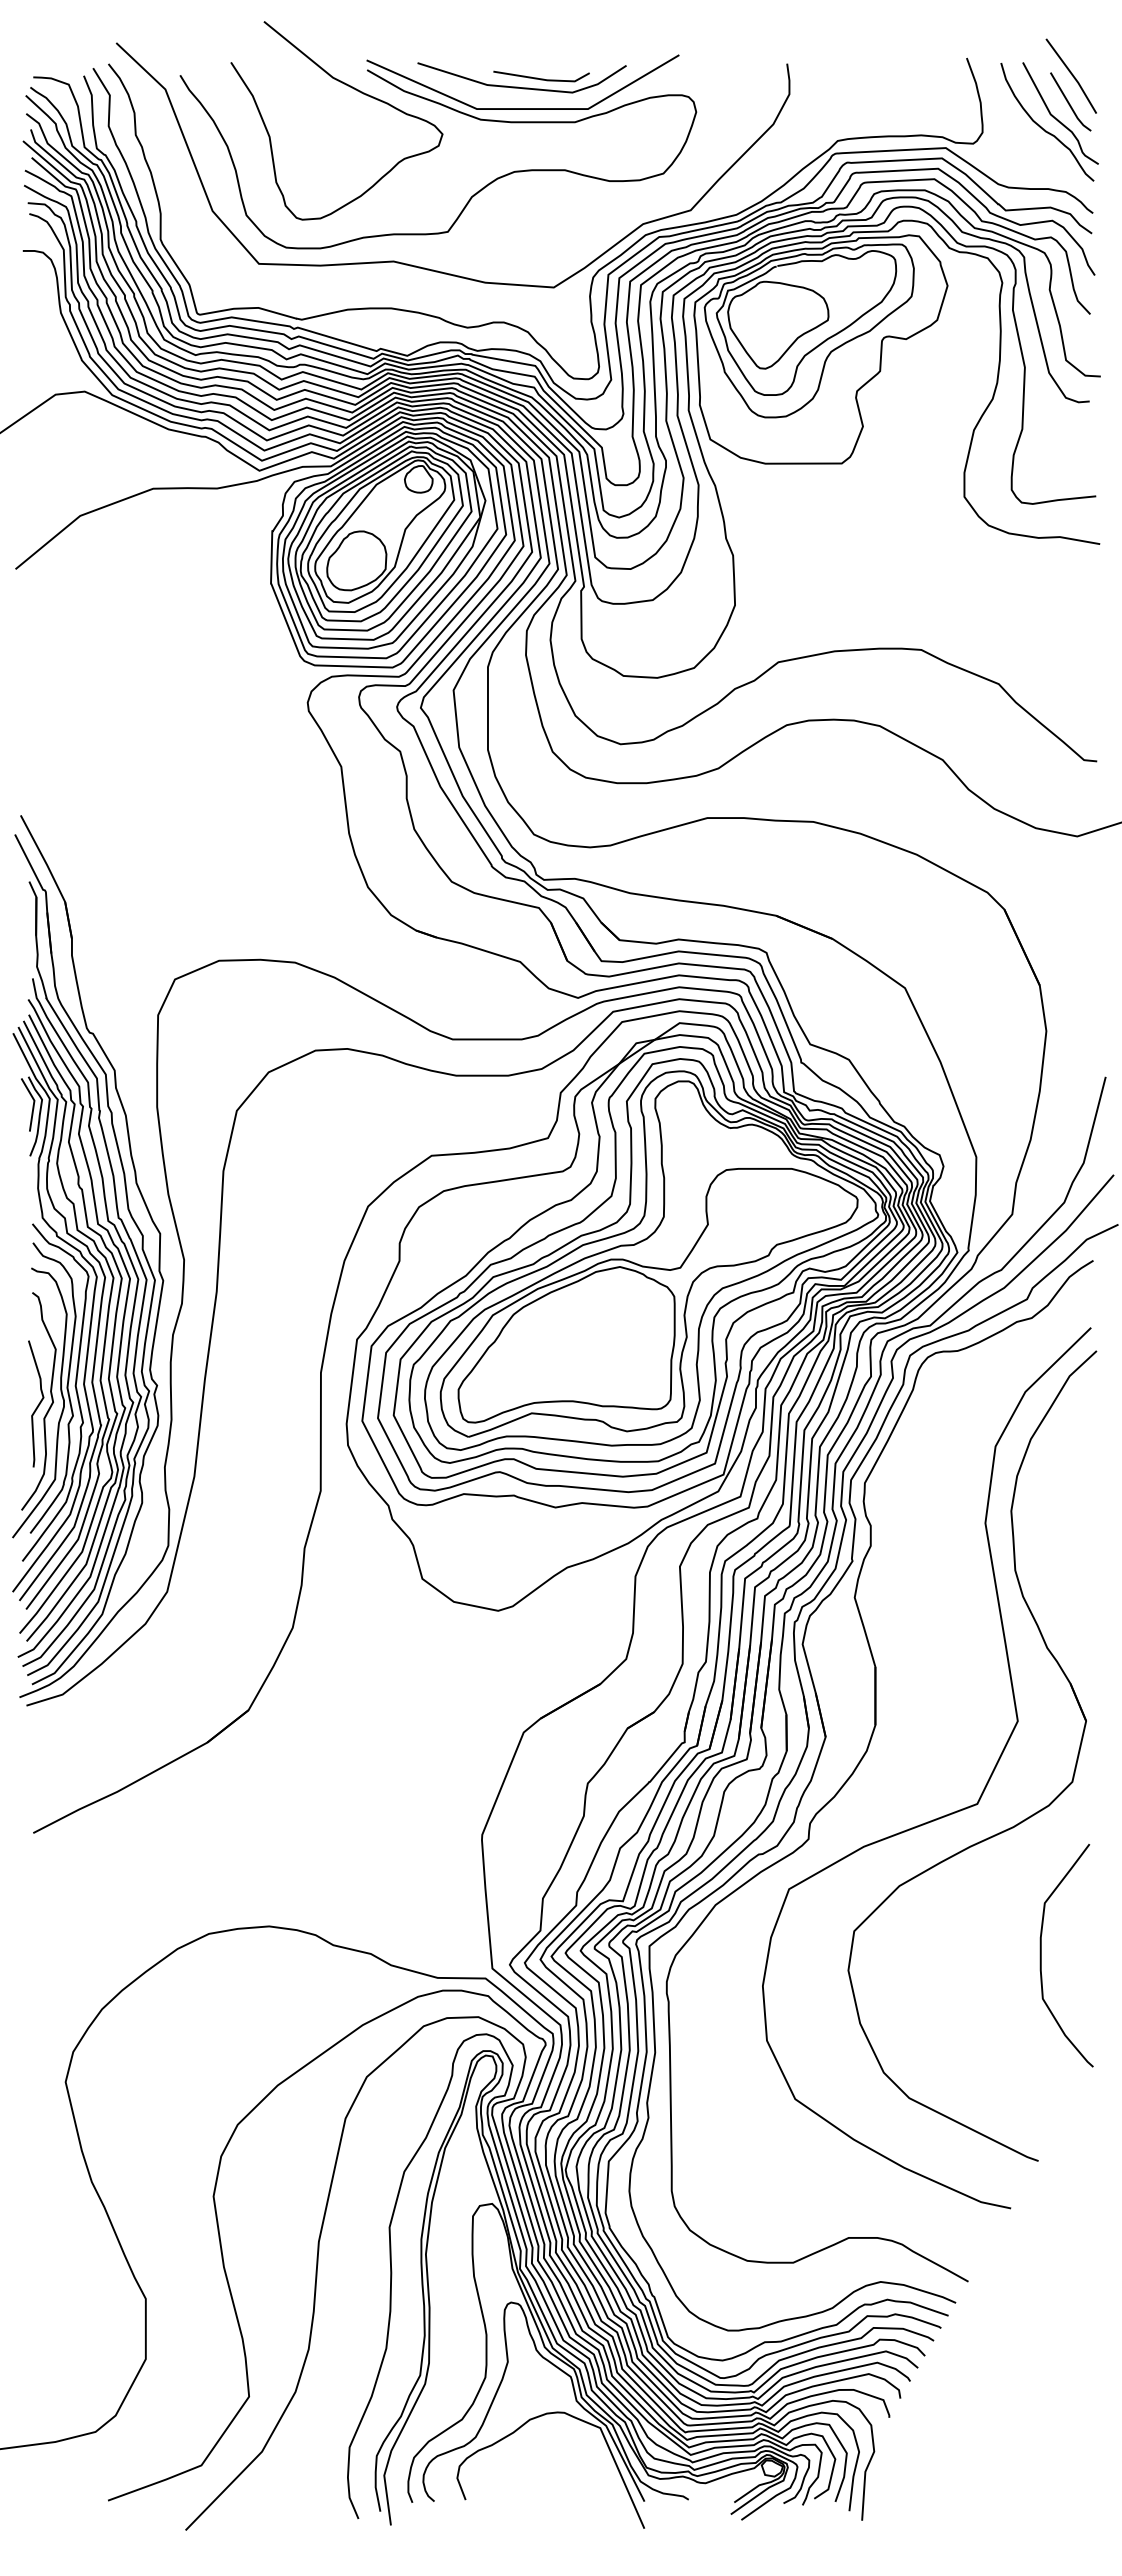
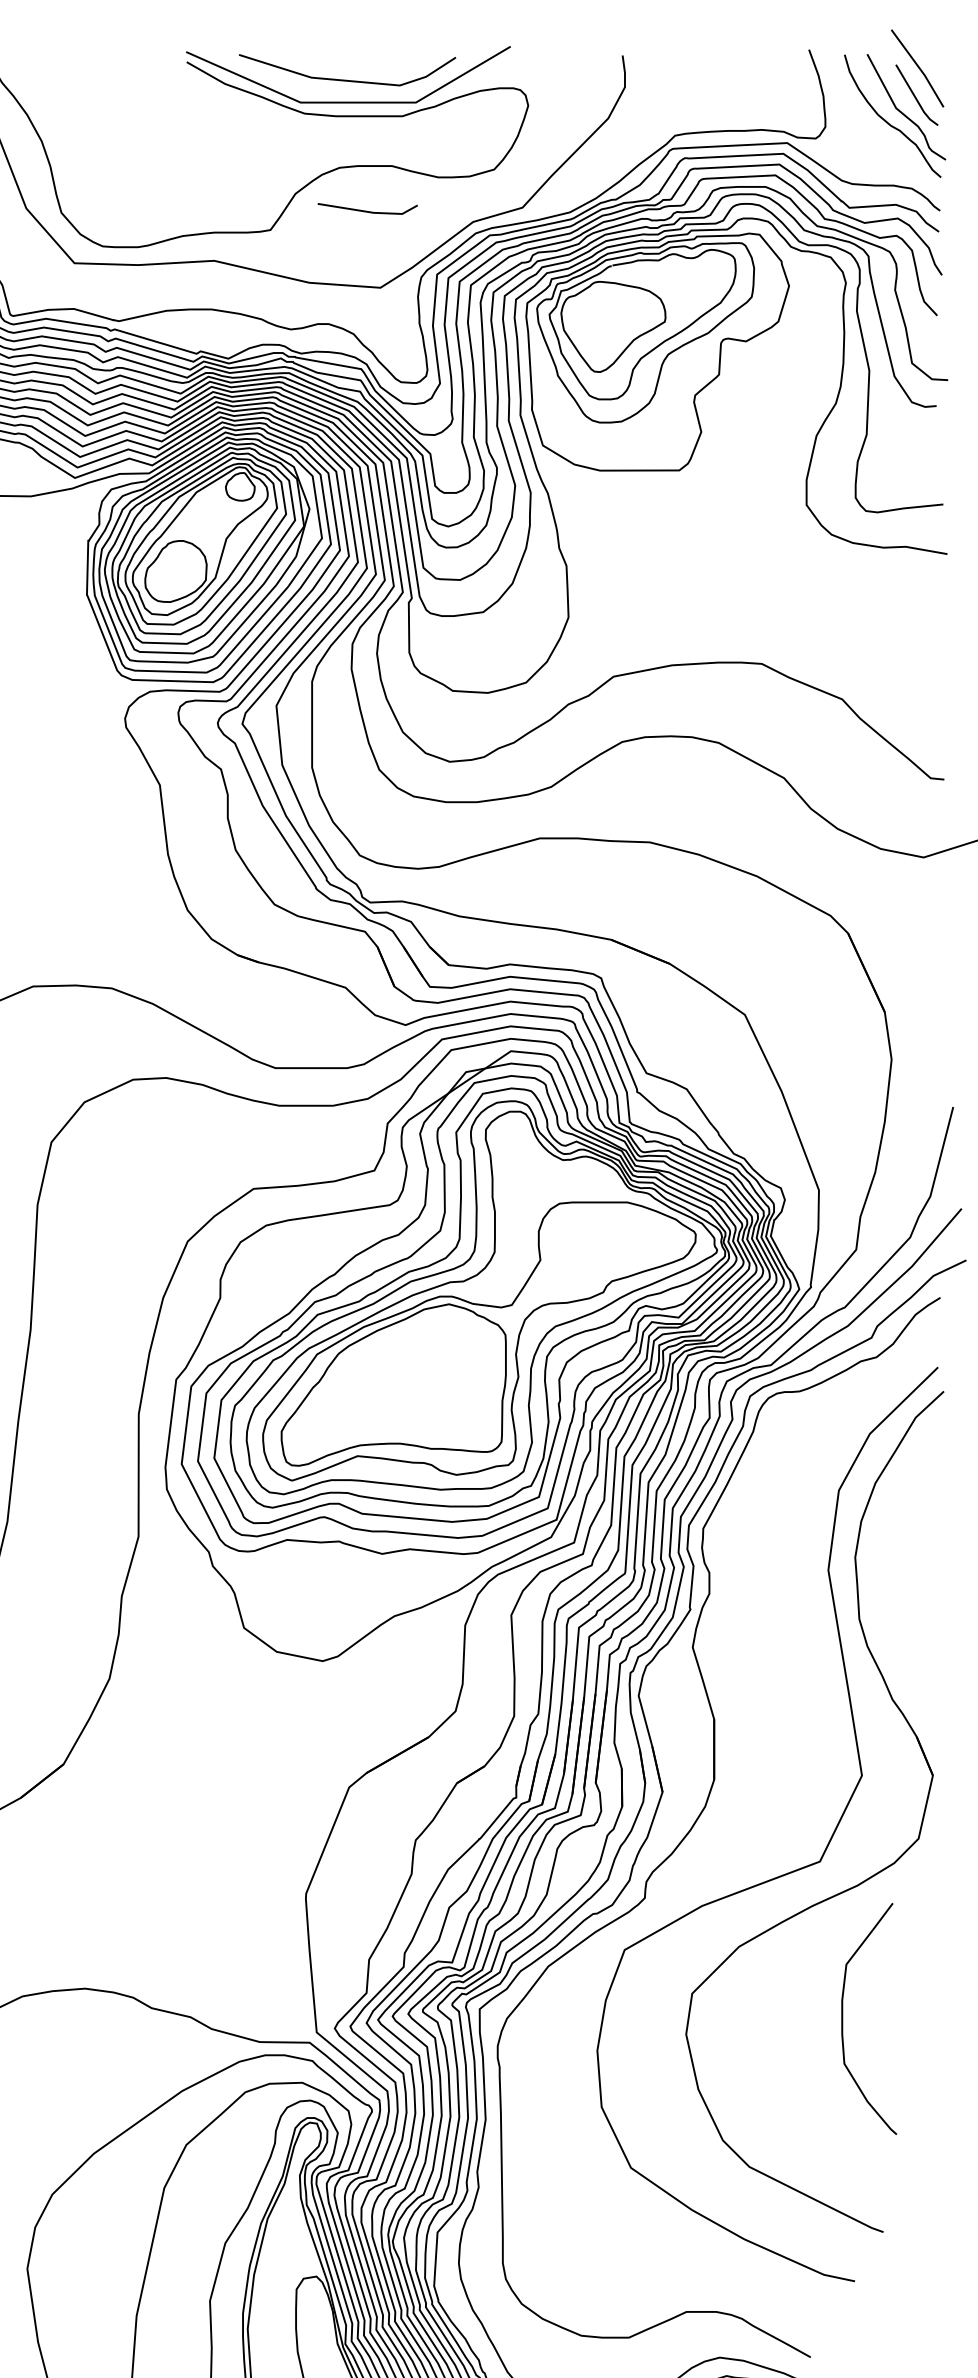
line: (541, 78) -> (367, 210), moved
curve: (351, 88) -> (170, 81), removed
curve: (1041, 1955) -> (842, 2018), moved

